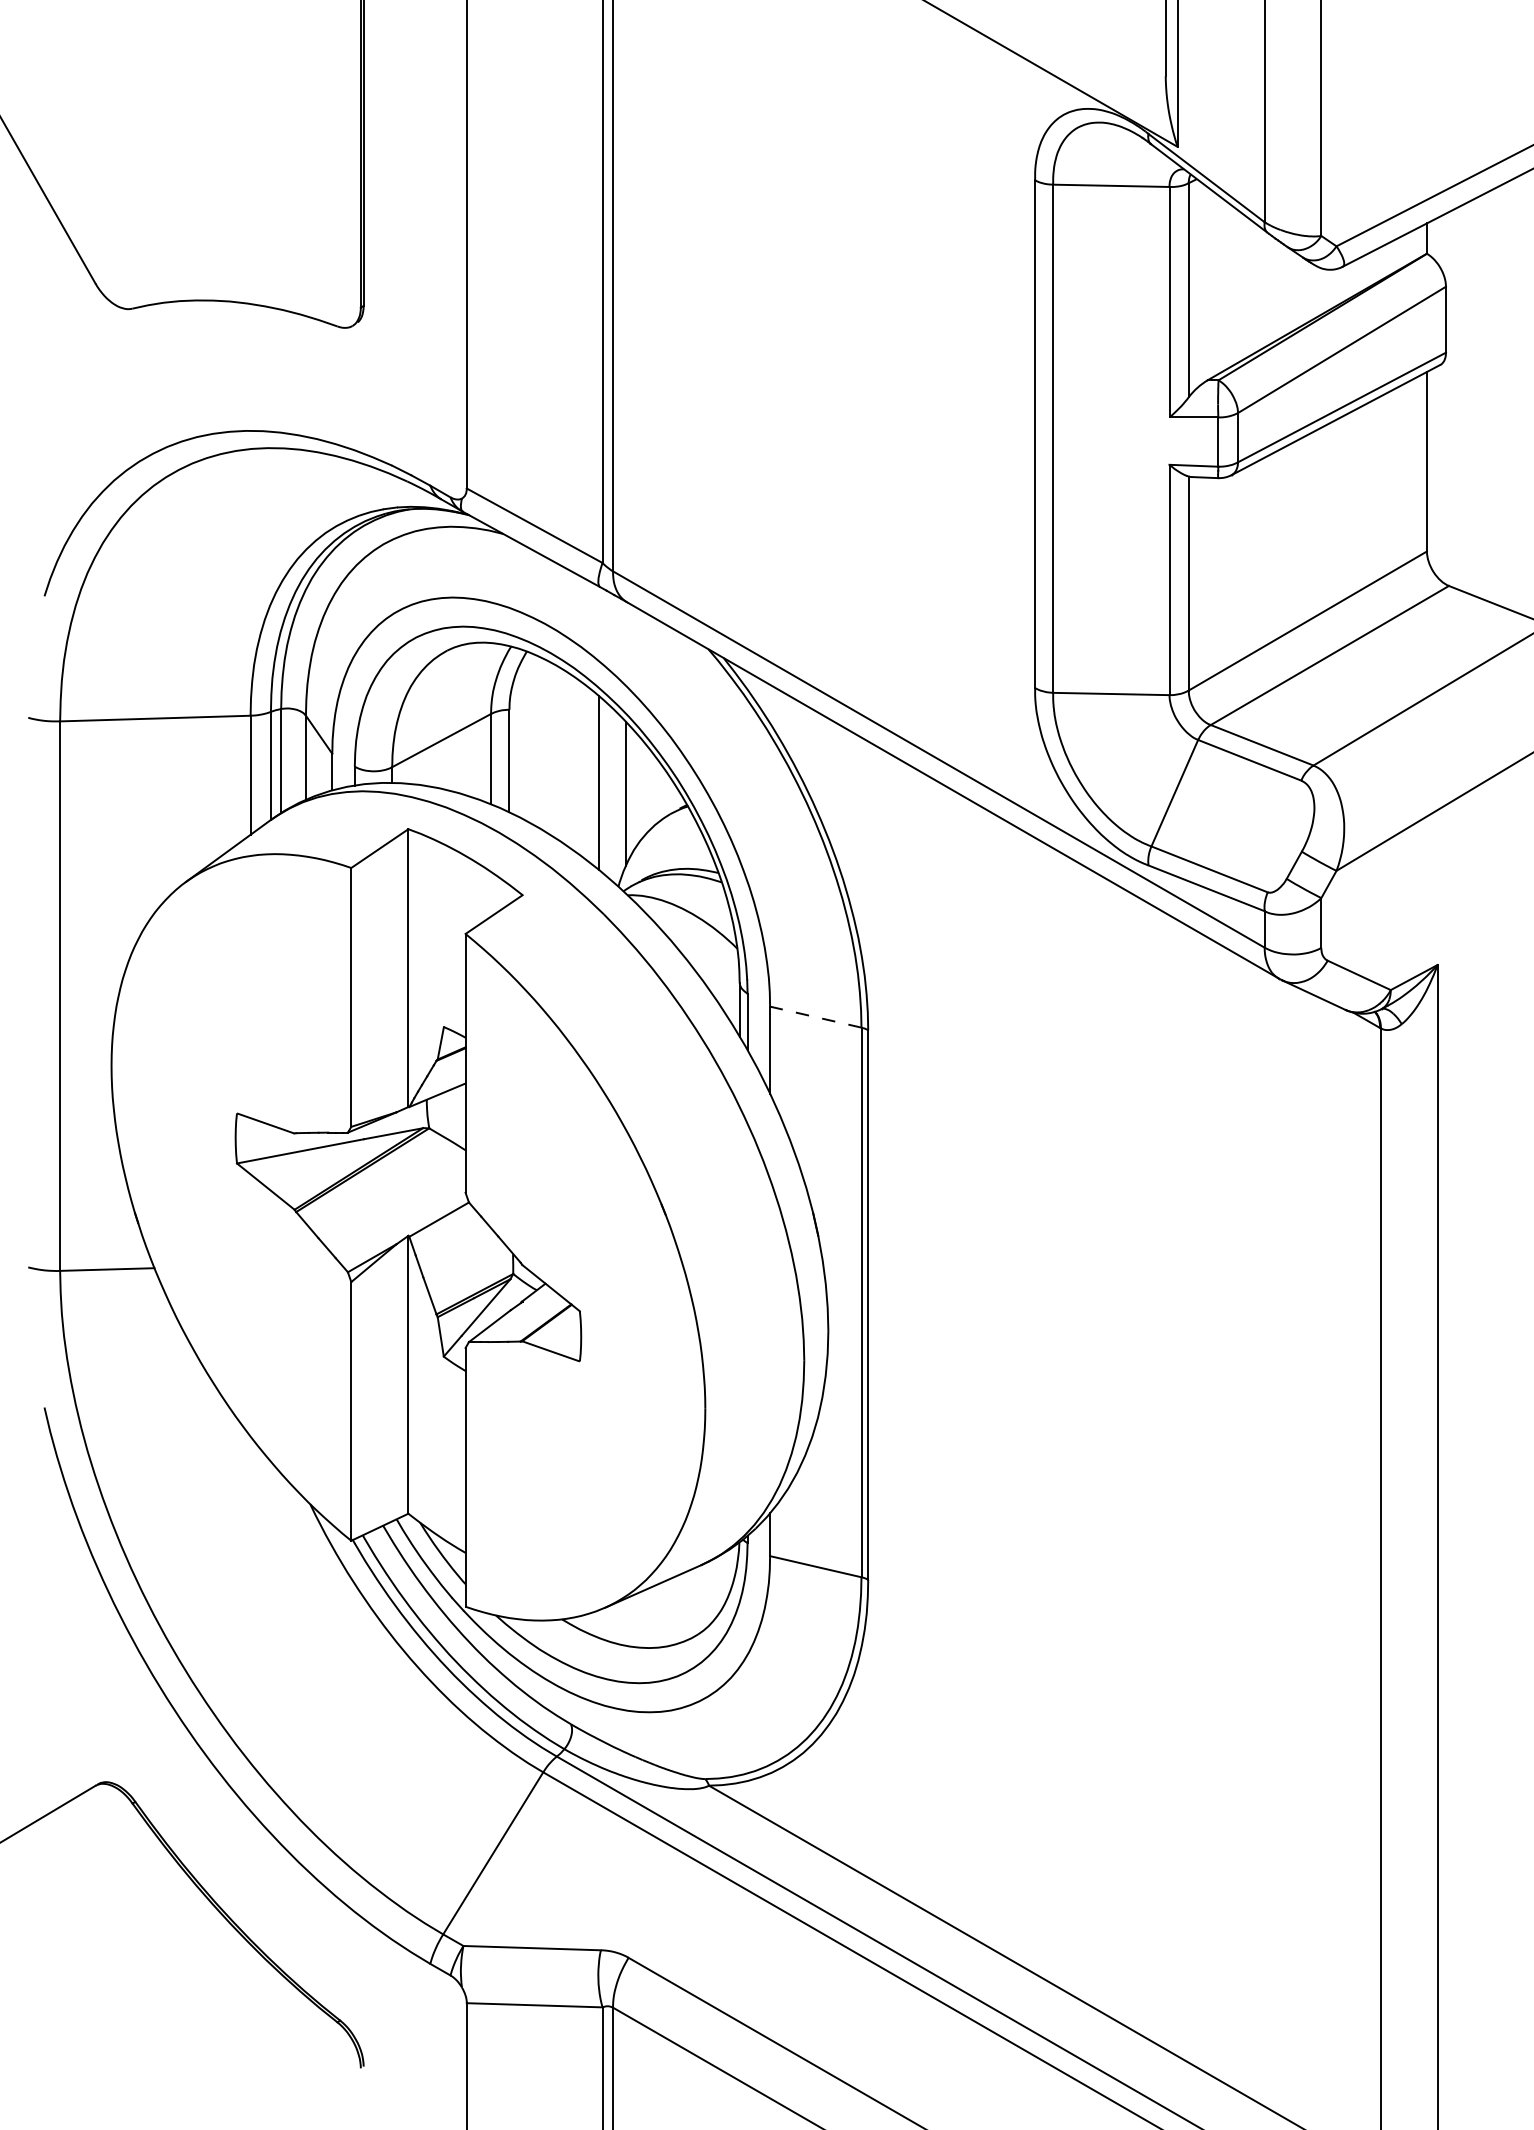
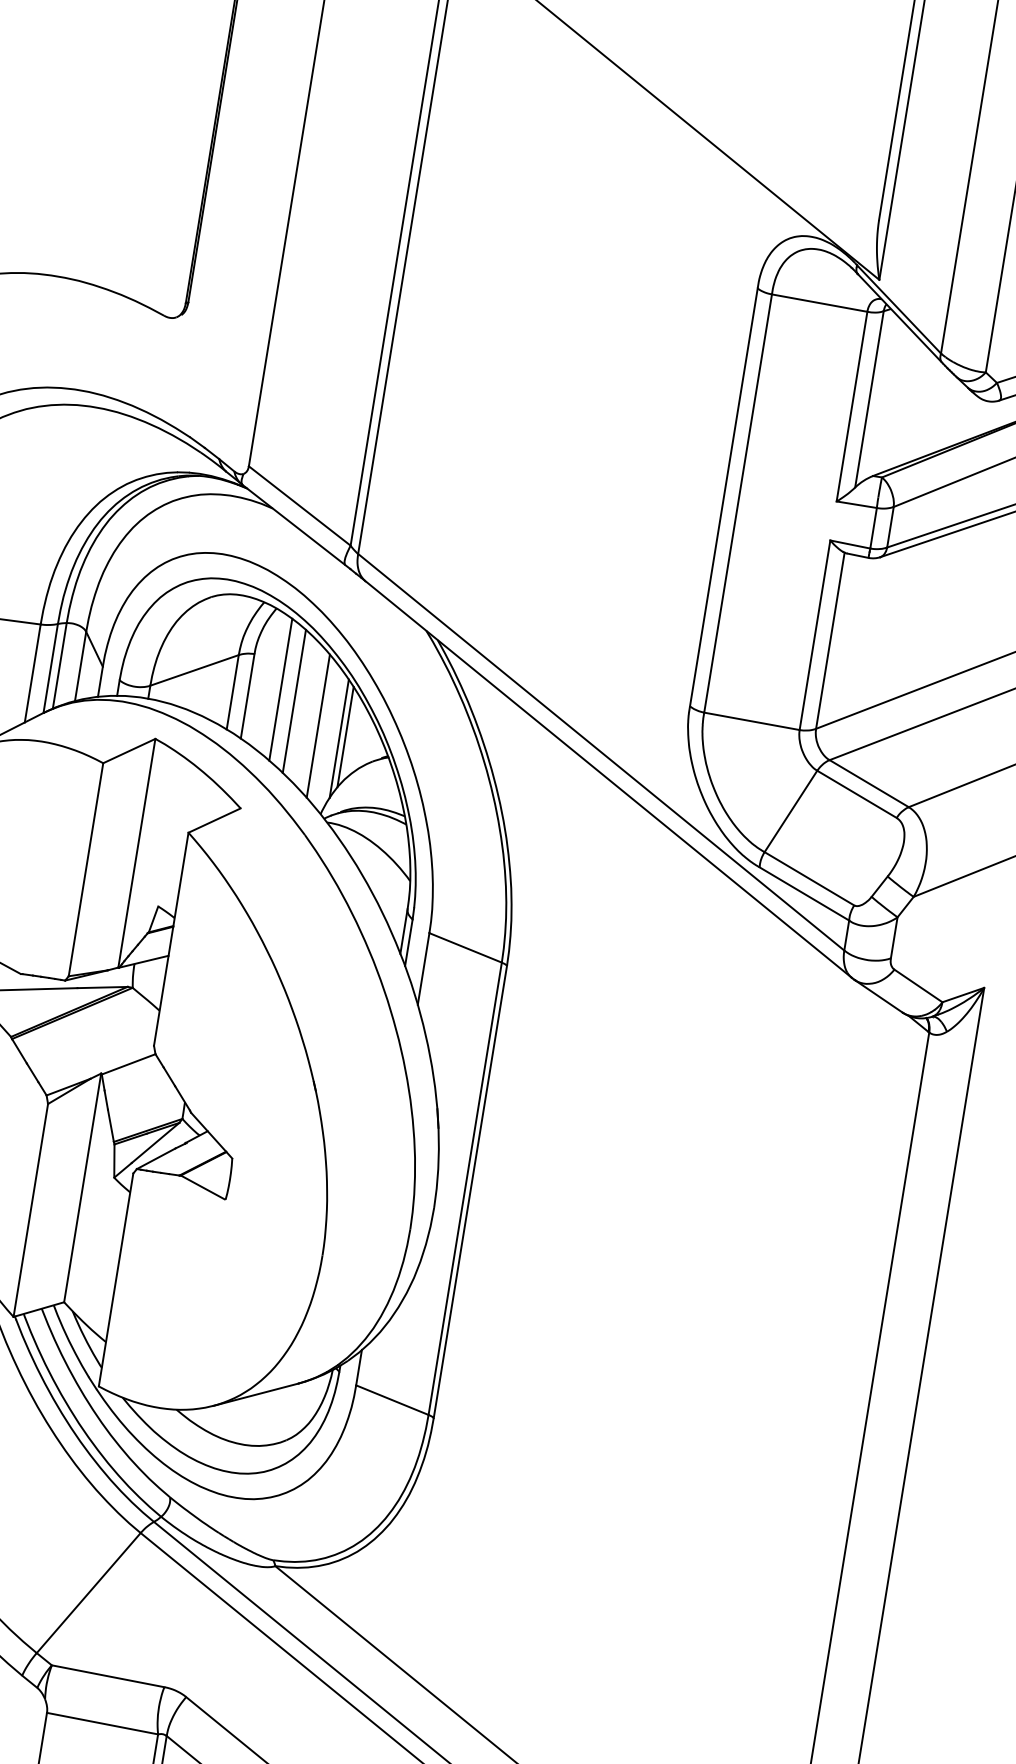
line: (547, 746) -> (280, 689), added
line: (565, 757) -> (294, 700), added
line: (633, 790) -> (345, 737), added
line: (815, 1017) -> (465, 948), dashed -> solid

